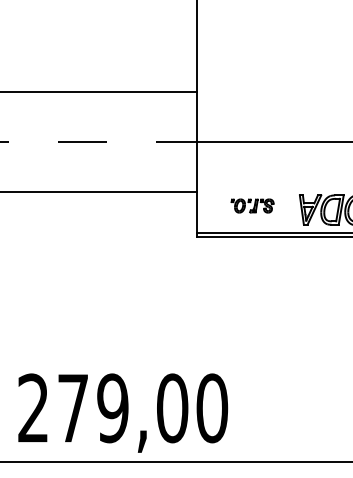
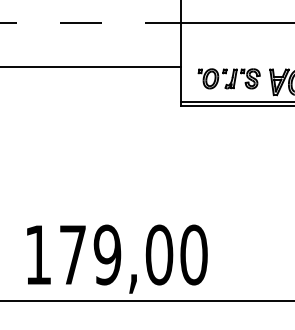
part: (252, 205) -> (229, 78), size x1.67
text: (32, 407) -> (37, 254), 279,00 -> 179,00

